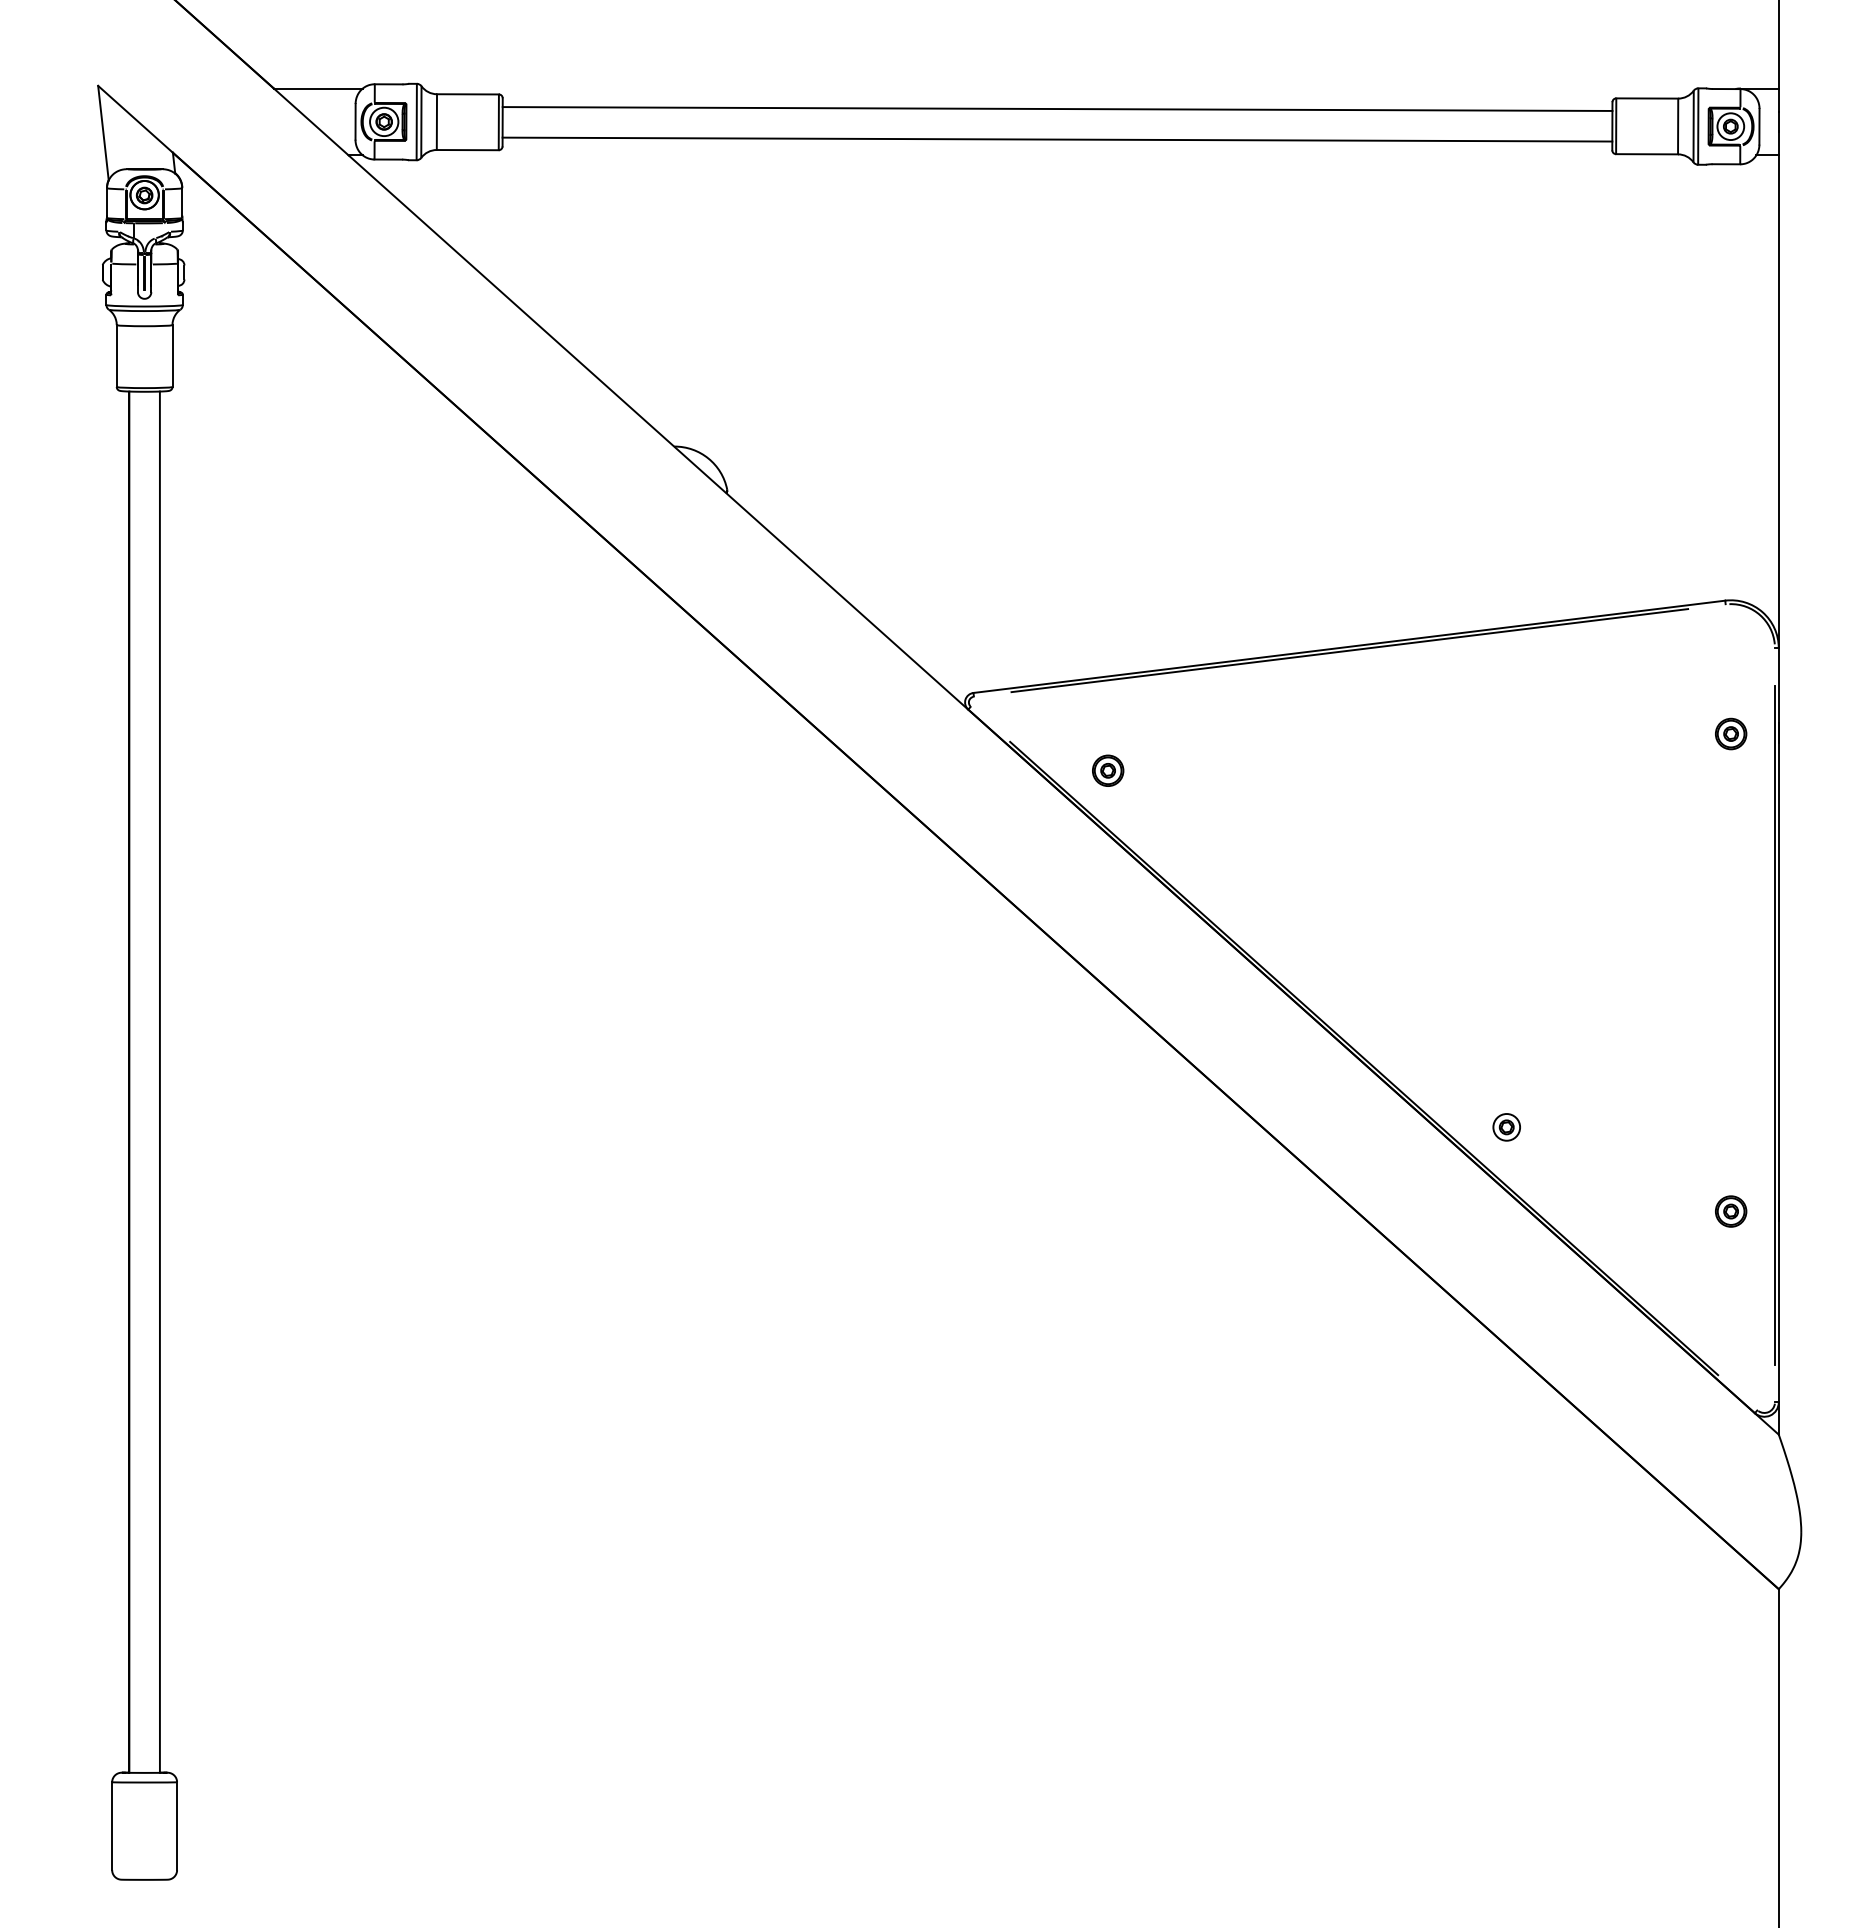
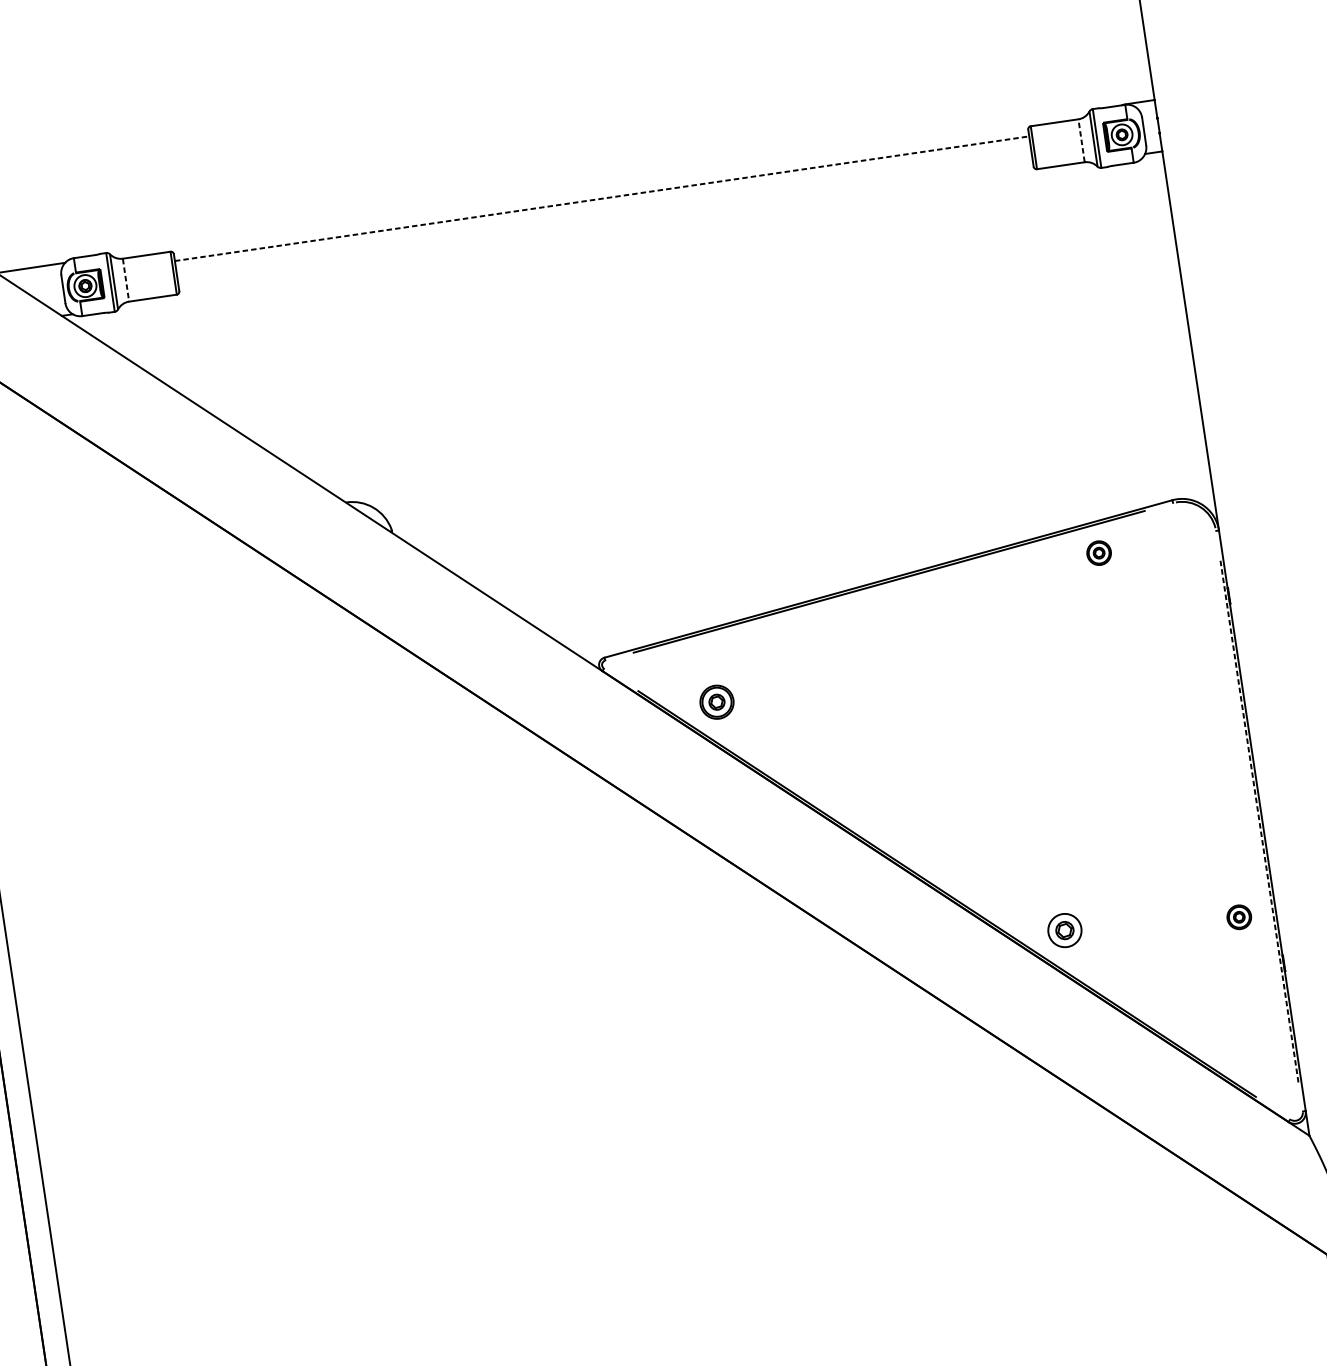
line: (1057, 109) -> (602, 199), solid -> dashed
line: (436, 122) -> (125, 280), solid -> dashed
line: (1678, 126) -> (1081, 140), solid -> dashed
line: (1057, 139) -> (605, 222), removed
part: (1731, 733) -> (1099, 552), moved
part: (1108, 770) -> (717, 701), size x1.4
line: (1774, 1024) -> (1258, 820), solid -> dashed
part: (1506, 1127) -> (1064, 930), size x1.6
part: (1731, 1211) -> (1239, 917), moved

